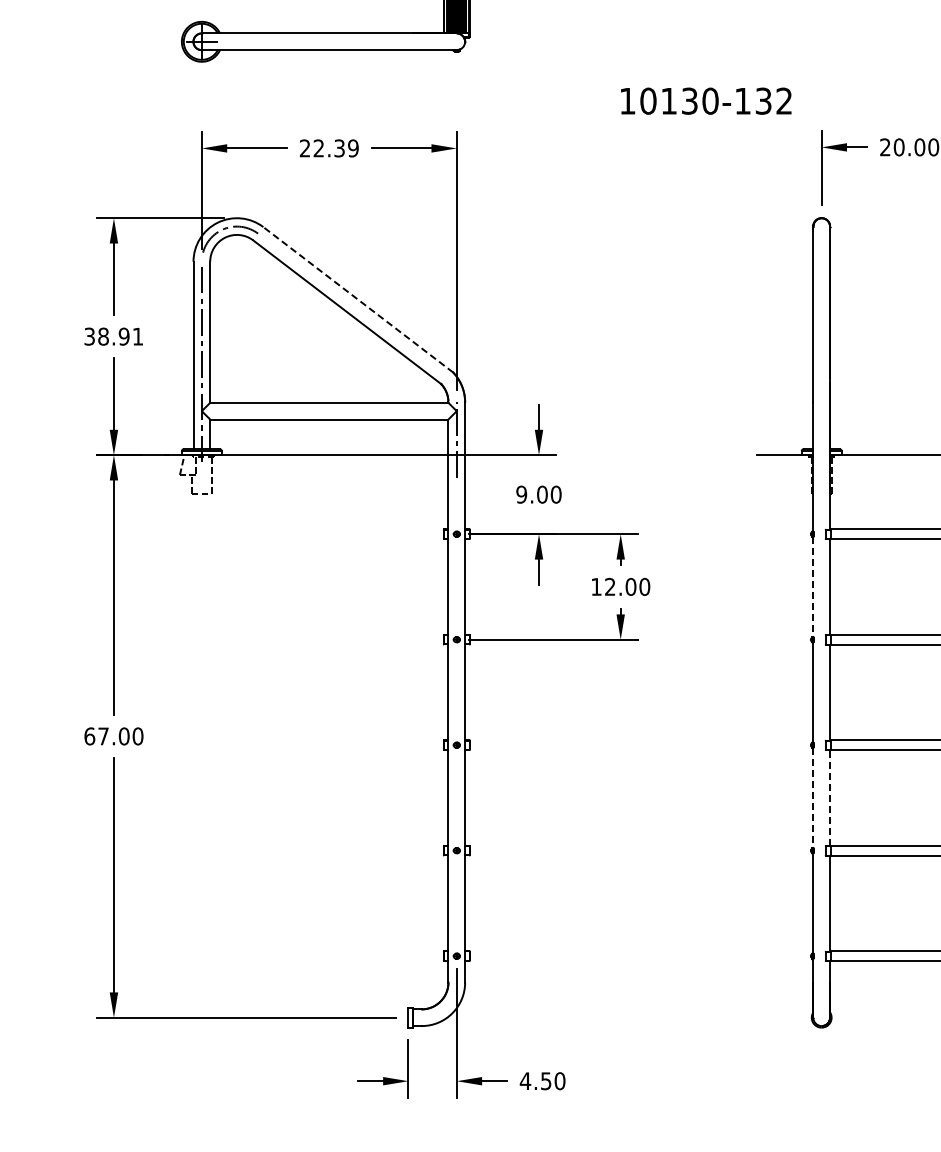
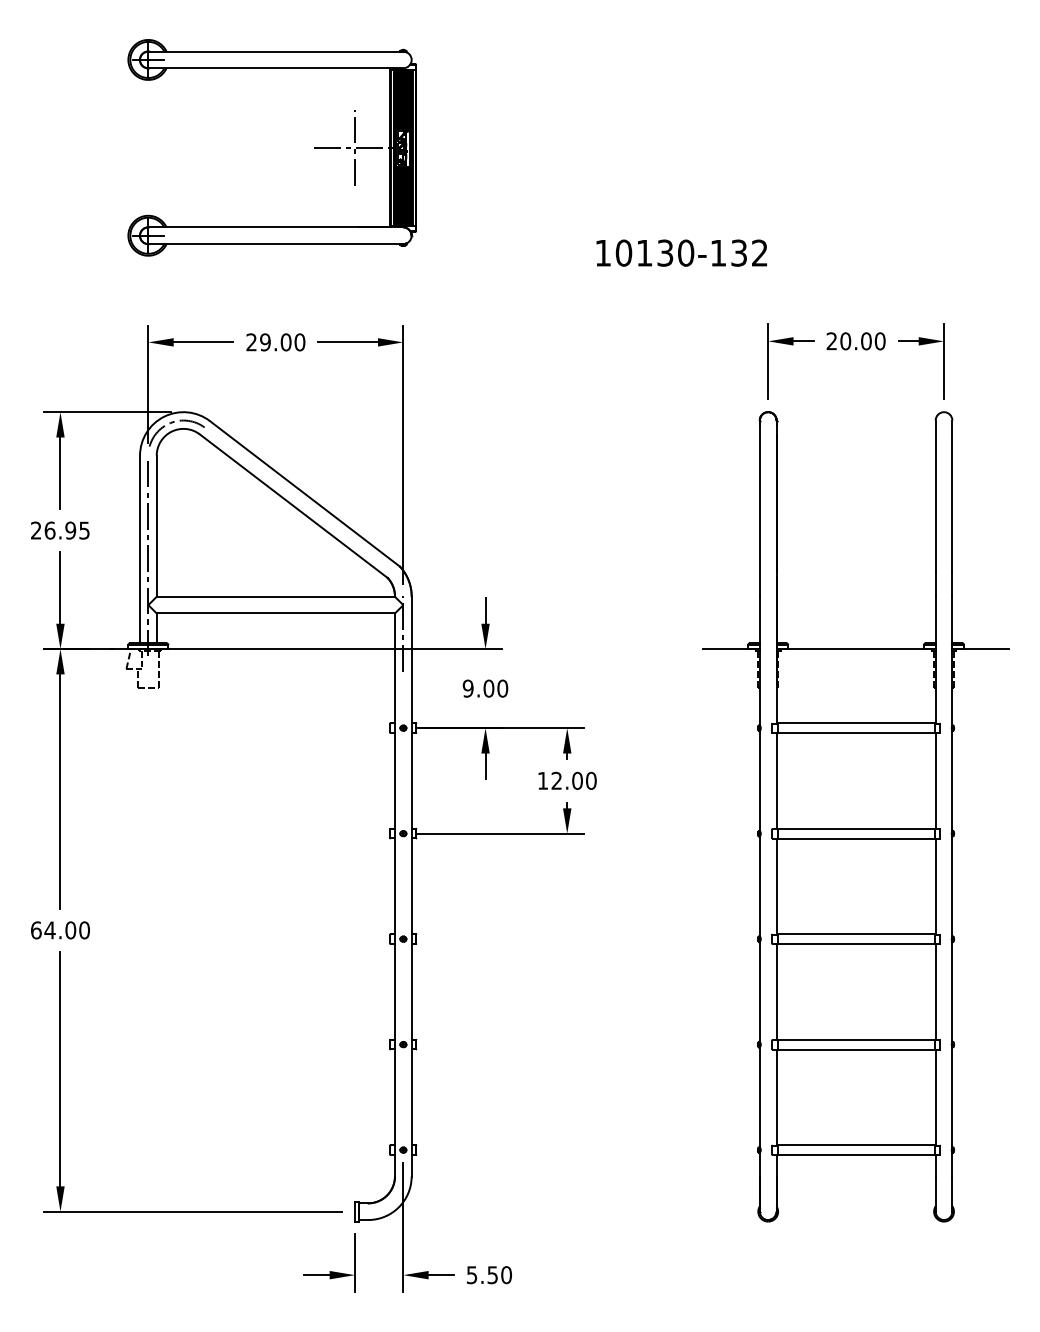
text: (705, 100) -> (681, 252), moved
text: (335, 148) -> (282, 342), 22.39 -> 29.00
line: (357, 299) -> (304, 493), dashed -> solid
text: (113, 336) -> (60, 530), 38.91 -> 26.95
line: (812, 587) -> (759, 781), dashed -> solid
text: (102, 736) -> (49, 930), 67.00 -> 64.00
line: (829, 797) -> (776, 991), dashed -> solid
line: (812, 798) -> (759, 992), dashed -> solid
text: (524, 1081) -> (471, 1275), 4.50 -> 5.50

